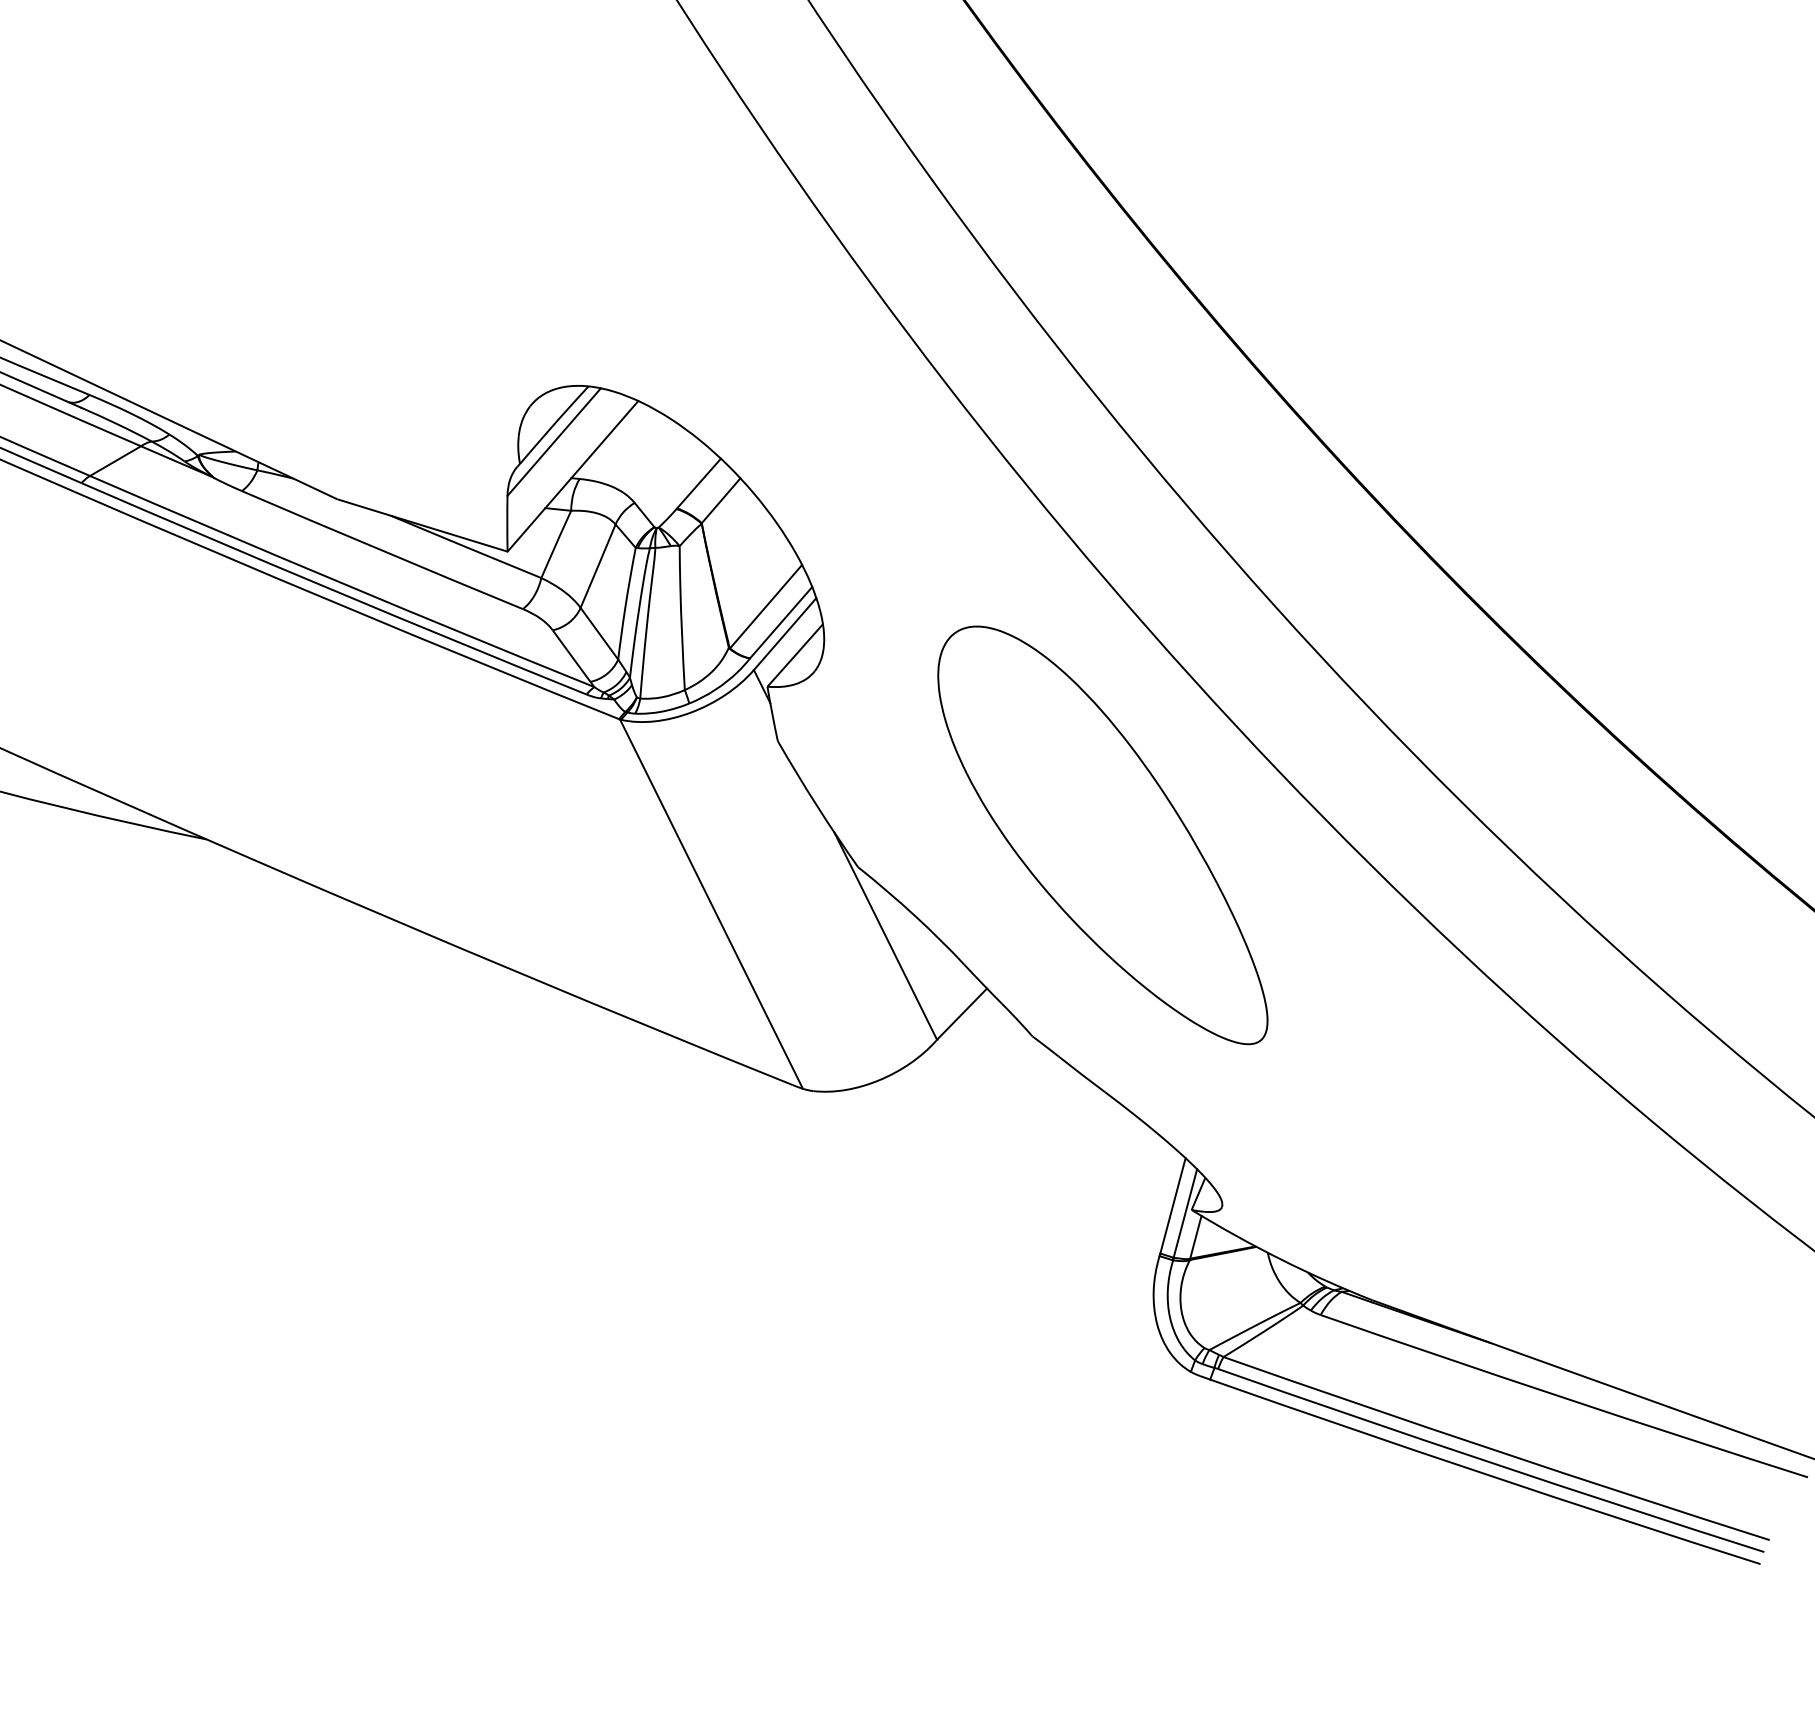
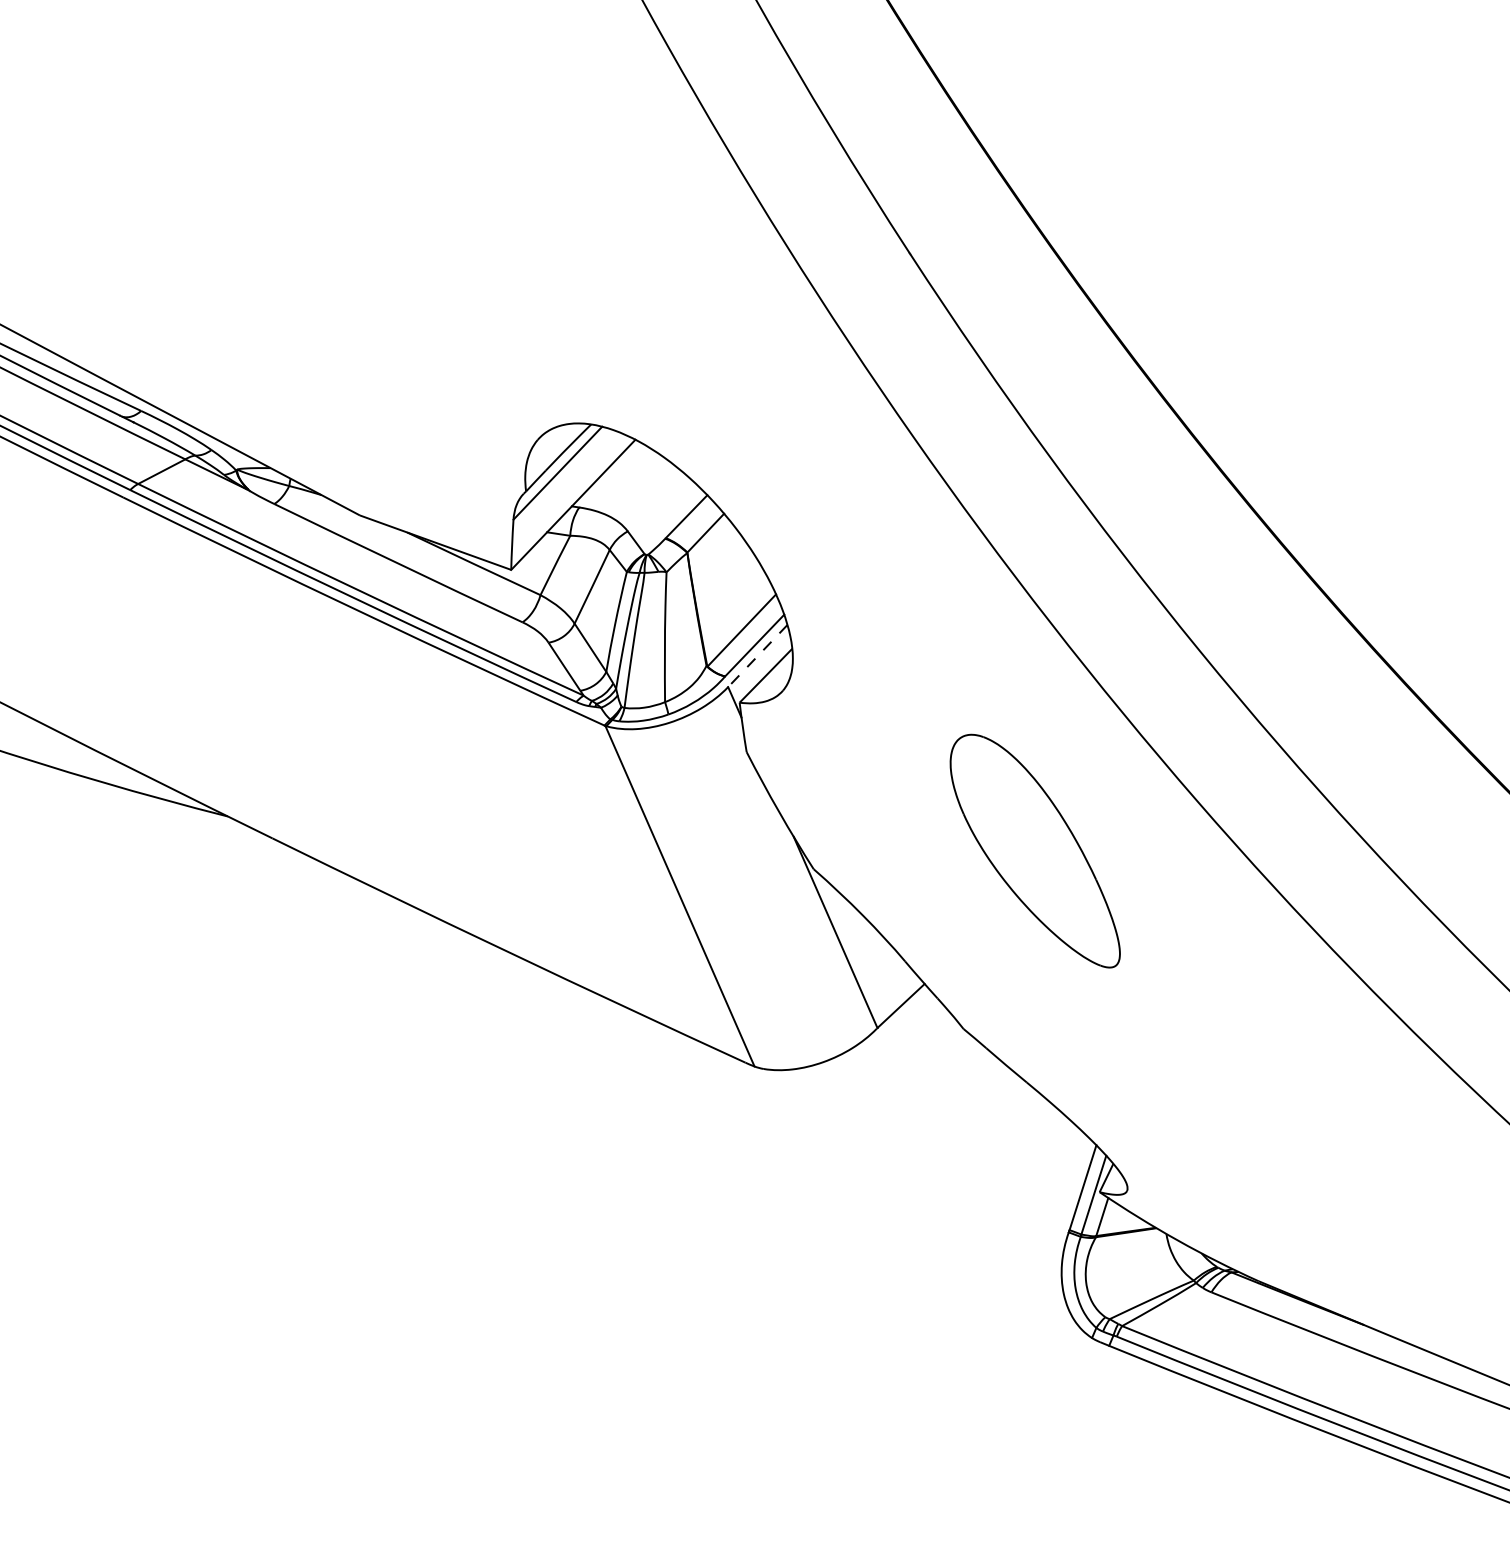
line: (785, 634) -> (758, 656), solid -> dashed
part: (1102, 835) -> (1035, 850), size x0.6

